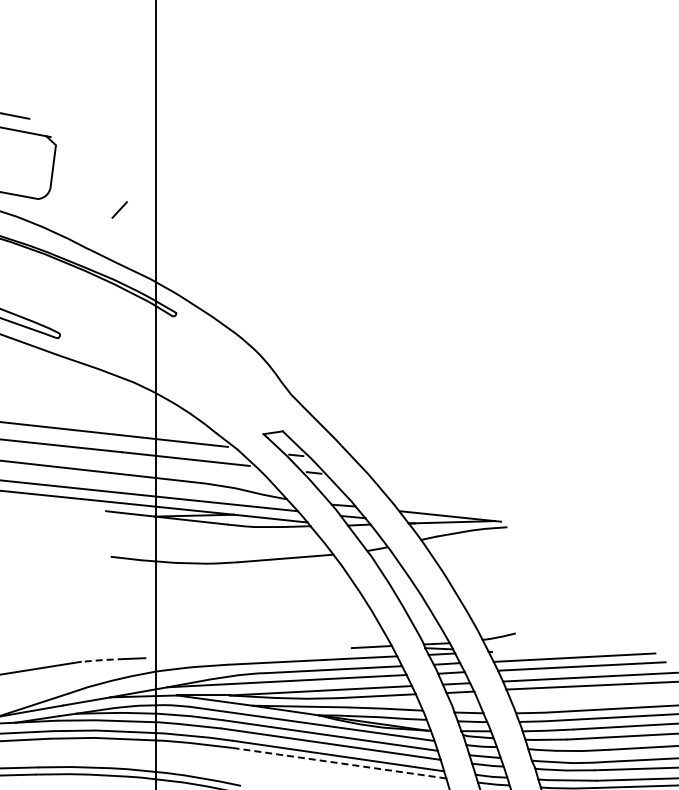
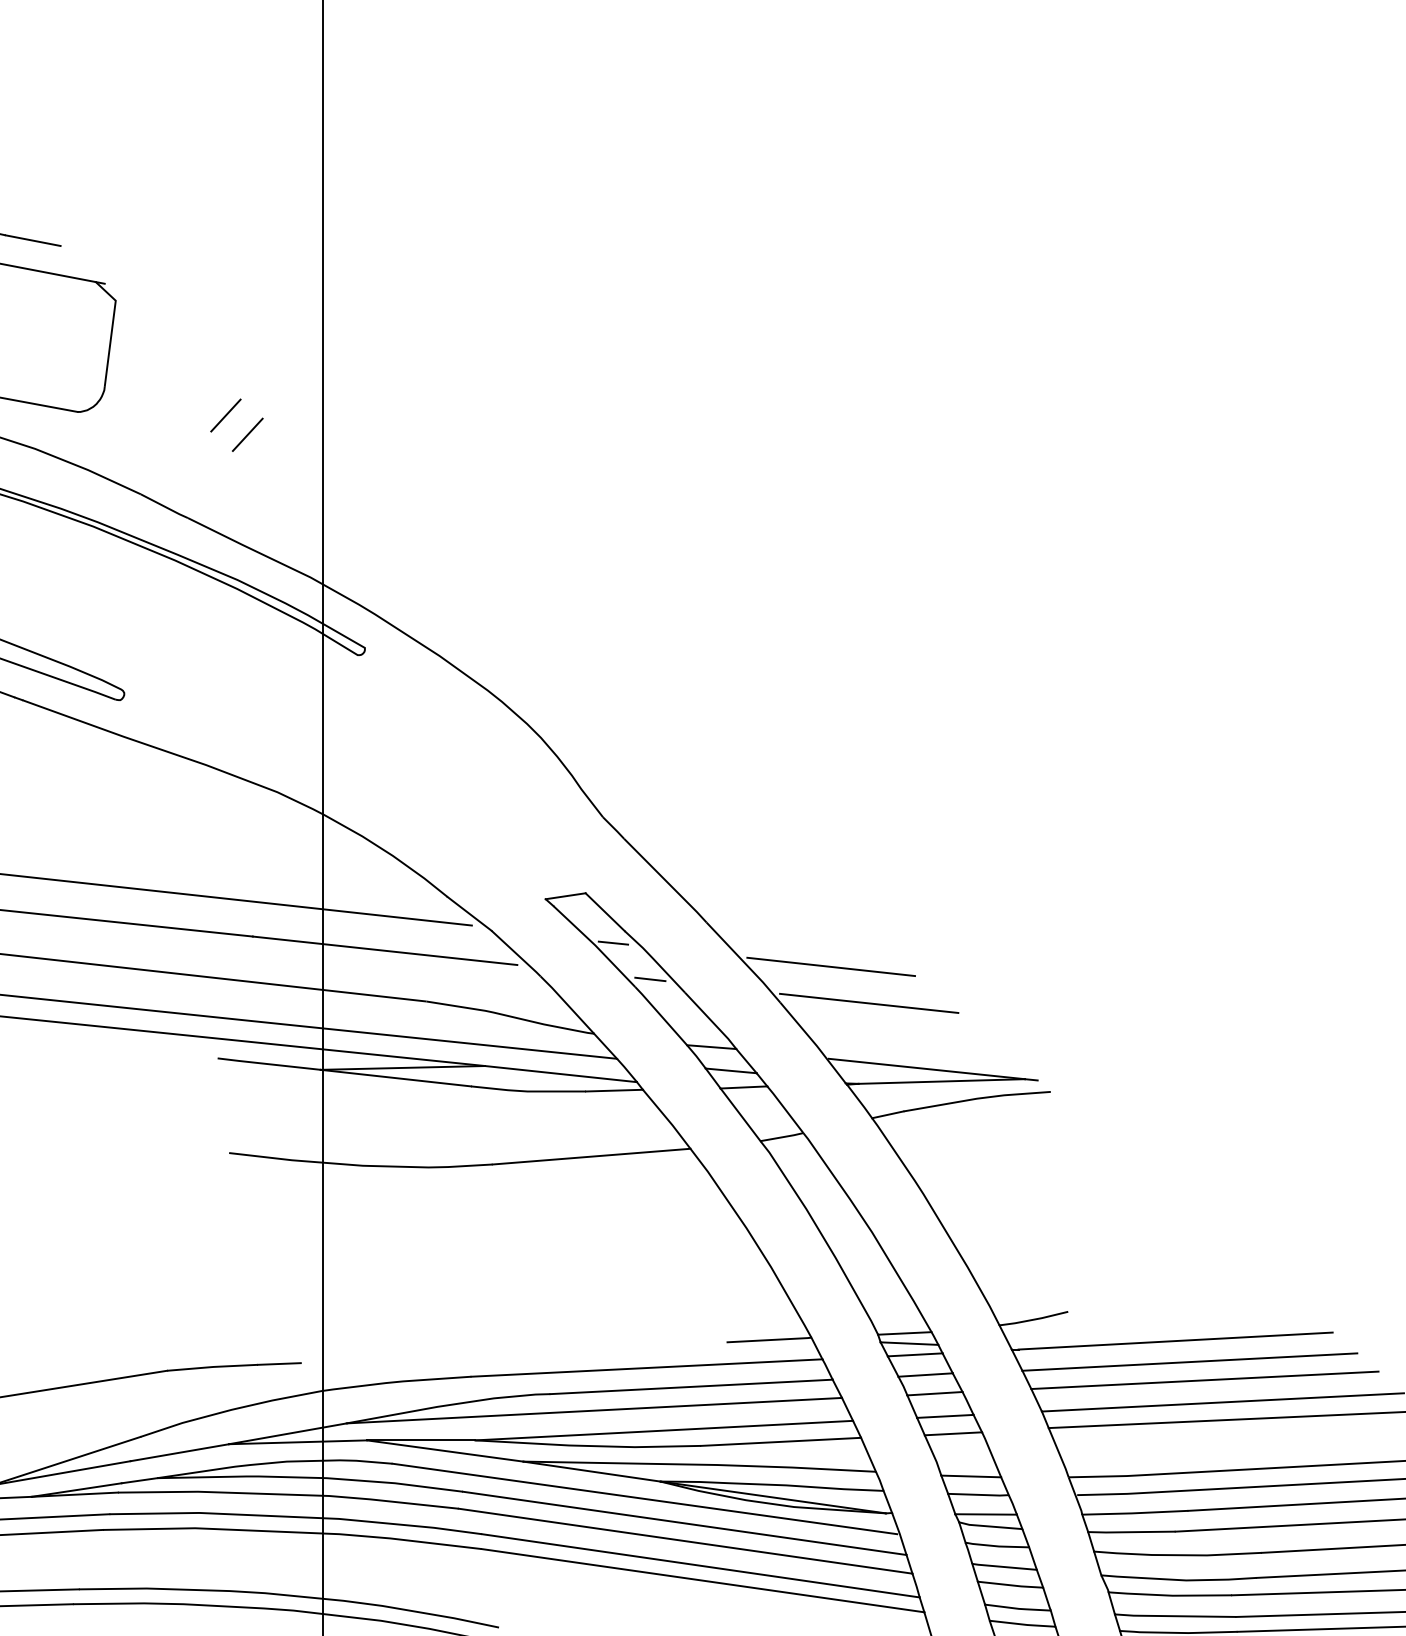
line: (109, 200) -> (226, 415), added
line: (400, 466) -> (829, 966), added
line: (419, 484) -> (868, 1003), added
line: (567, 647) -> (1175, 1340), added
line: (103, 660) -> (214, 1367), dashed -> solid
line: (339, 763) -> (703, 1581), dashed -> solid

